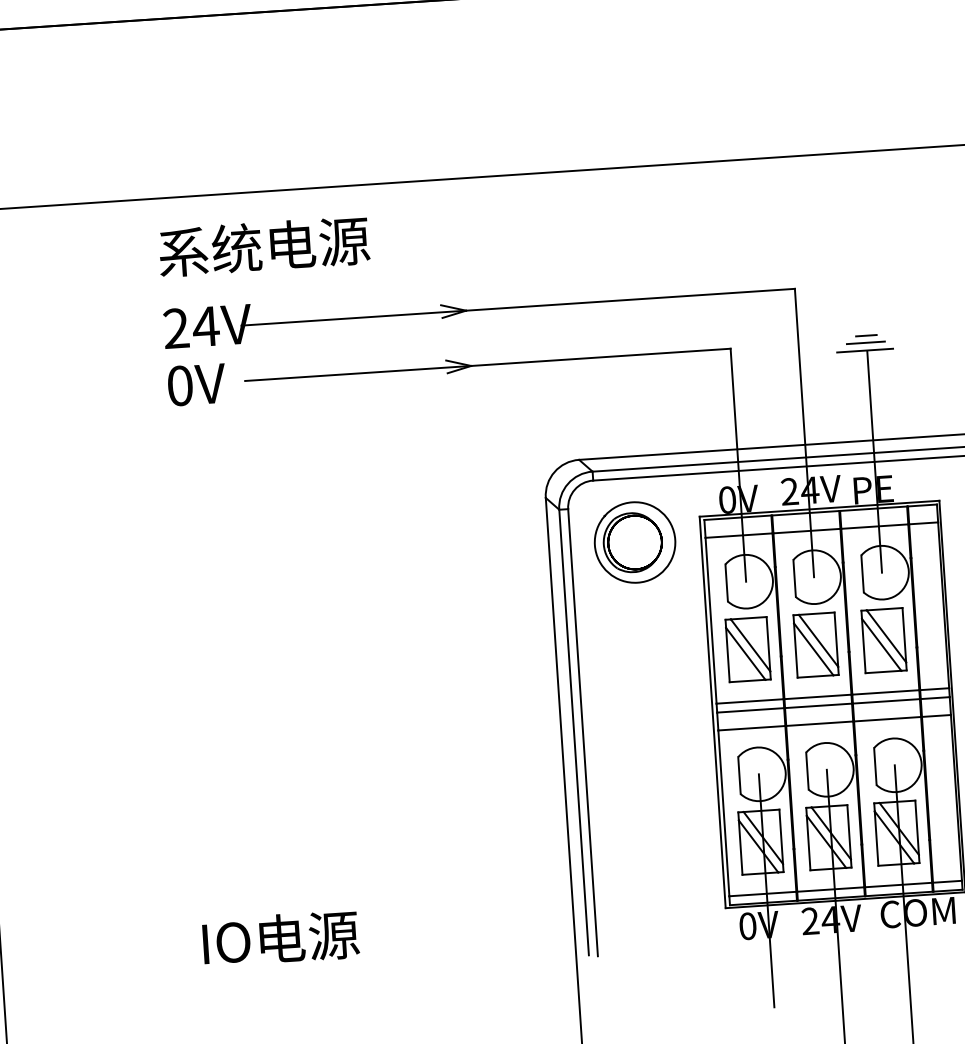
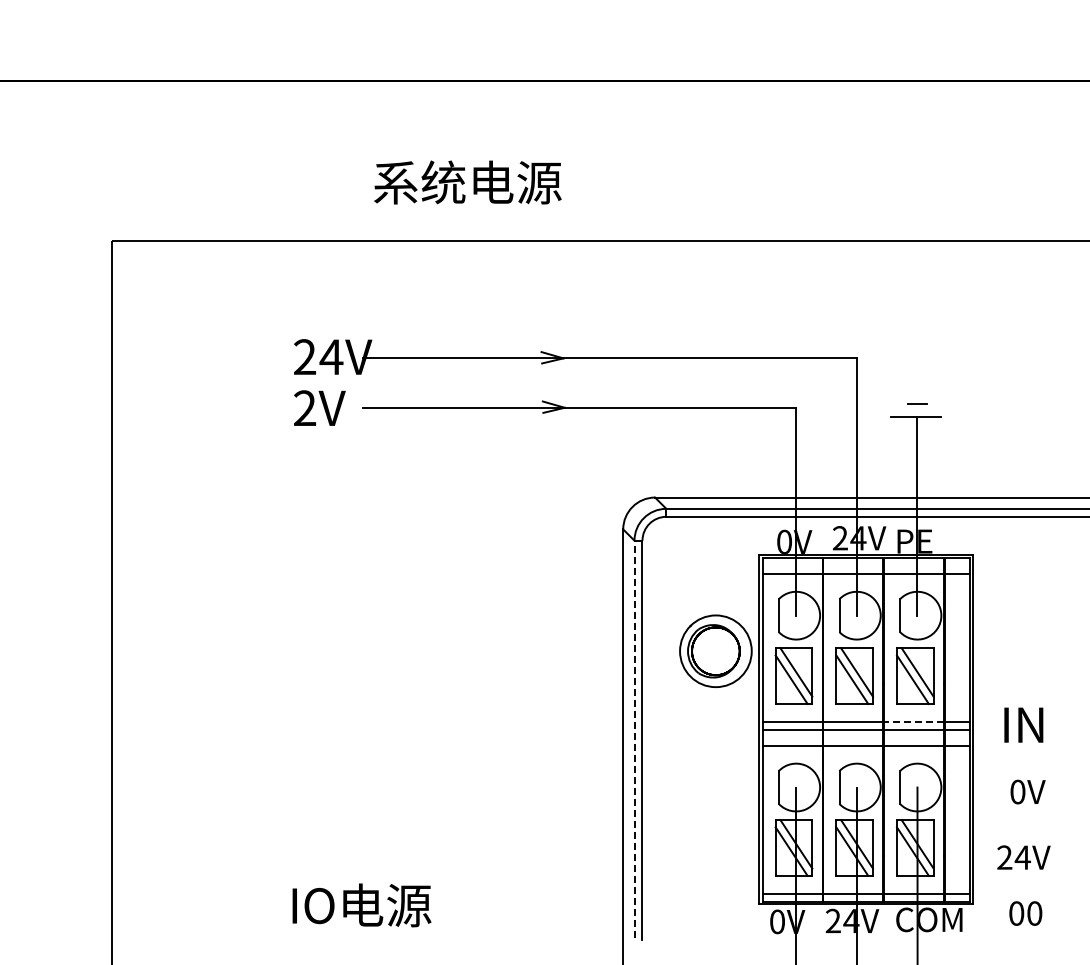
text: (263, 246) -> (467, 182), moved
line: (865, 342) -> (916, 410), removed
text: (180, 386) -> (305, 408), 0V -> 2V
part: (634, 541) -> (715, 650), moved
line: (885, 692) -> (913, 722), solid -> dashed
line: (574, 732) -> (634, 739), solid -> dashed

